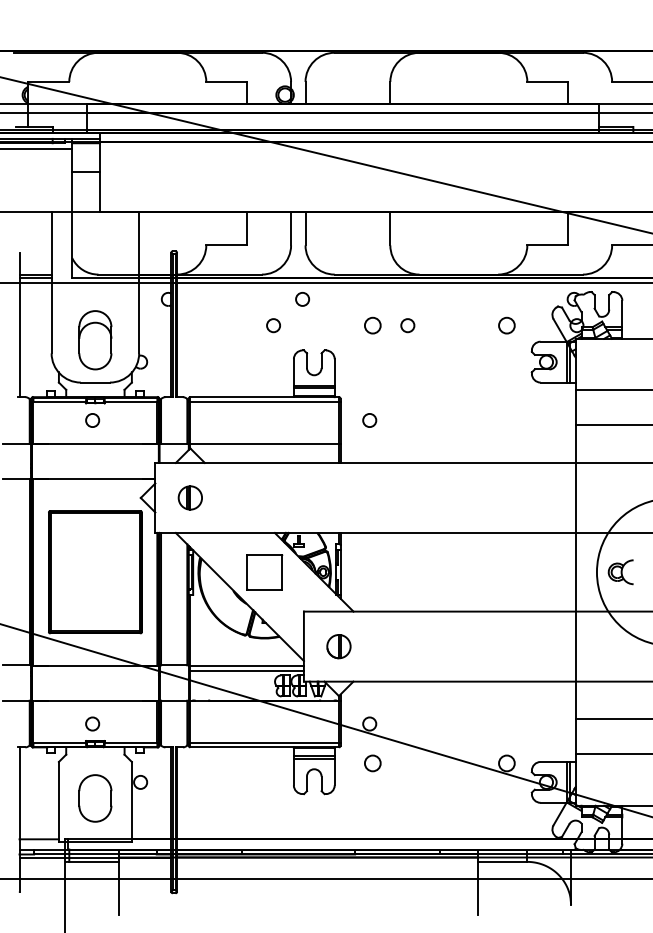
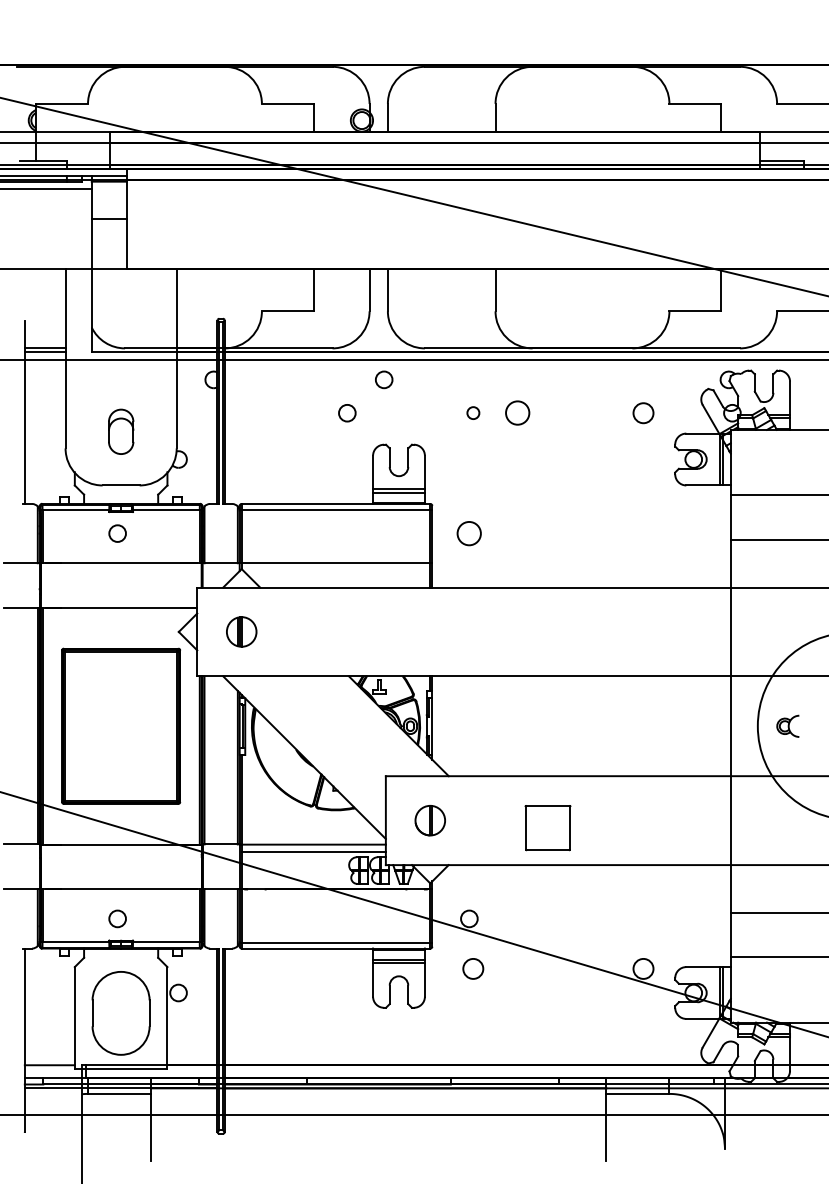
circle: (372, 325) -> (472, 413), size x0.6
circle: (407, 325) -> (517, 413), size x1.4
part: (95, 340) -> (121, 432), size x0.6
circle: (369, 420) -> (469, 533), size x1.4
part: (264, 572) -> (547, 828), moved
part: (620, 572) -> (787, 726), size x0.7
part: (95, 798) -> (121, 1013), size x1.4

